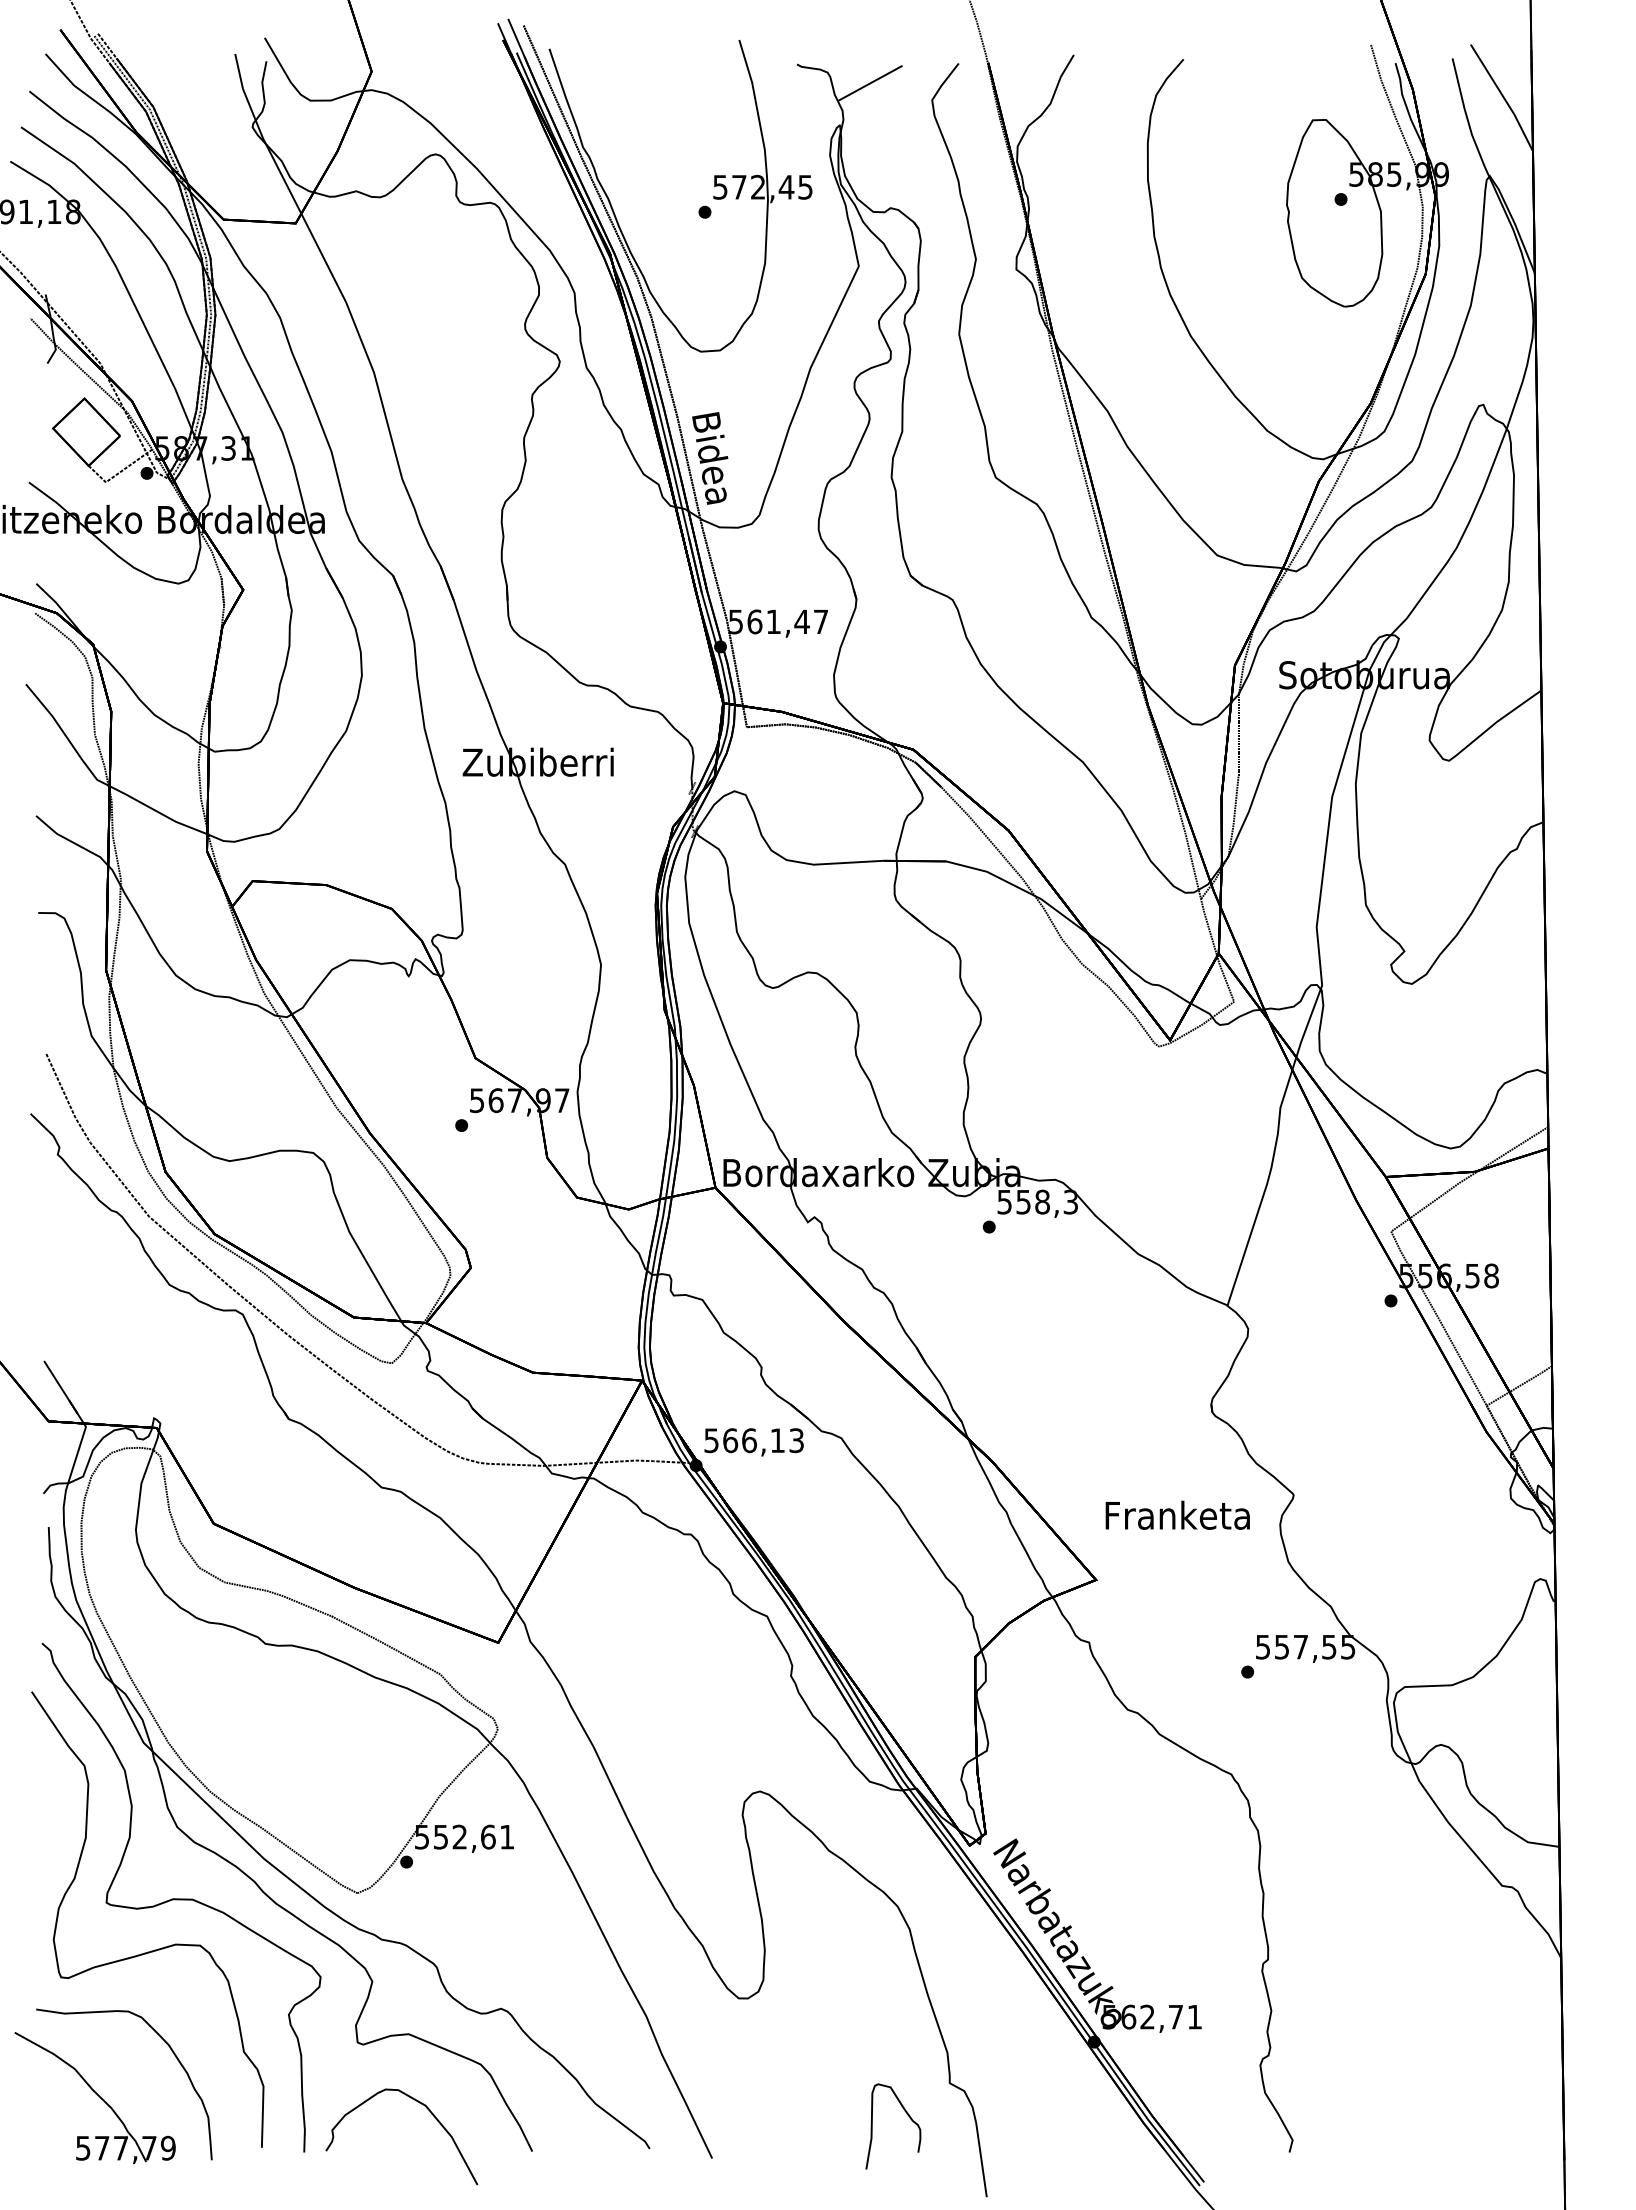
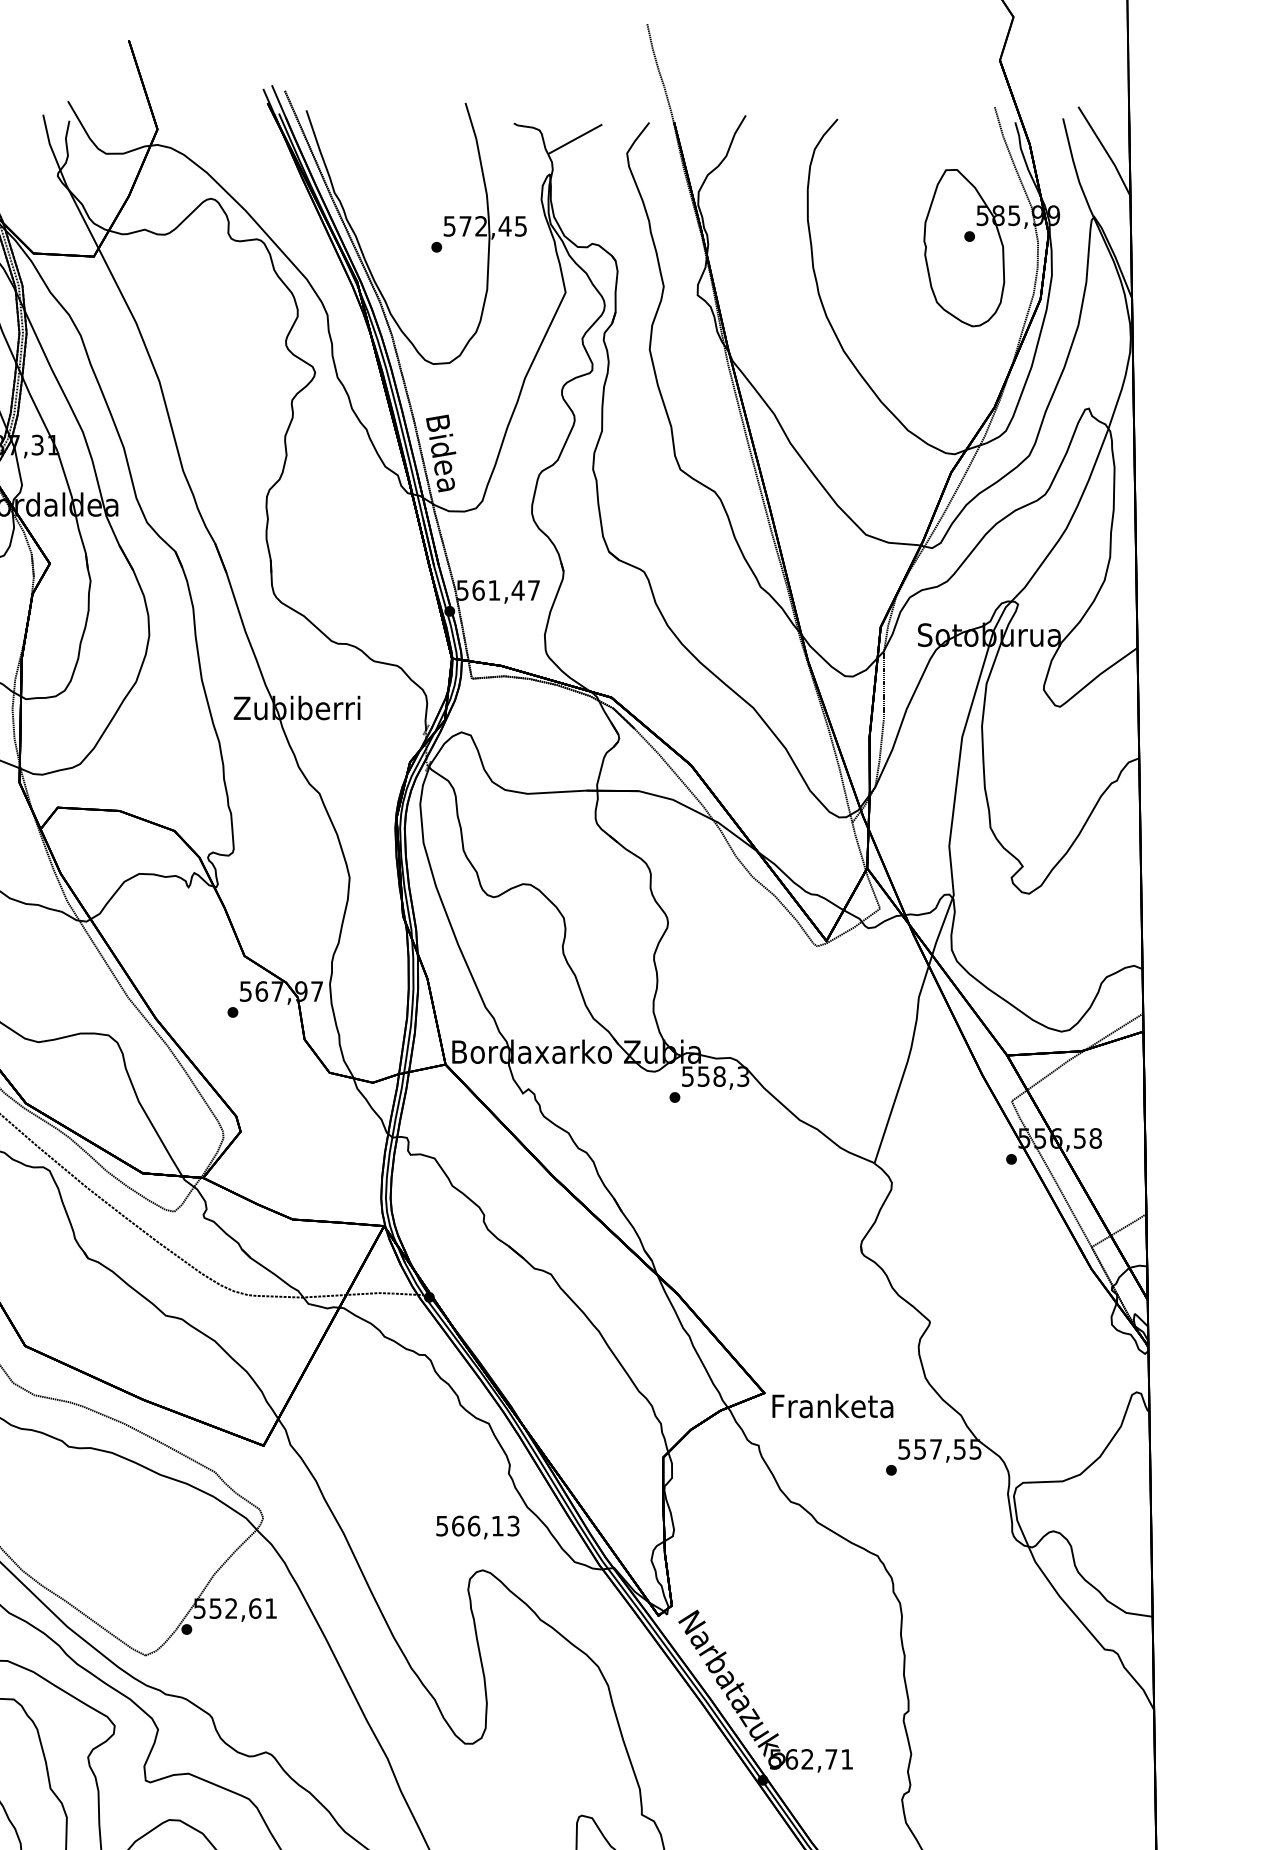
text: (753, 1442) -> (477, 1527), moved
text: (1177, 1514) -> (832, 1405), moved

